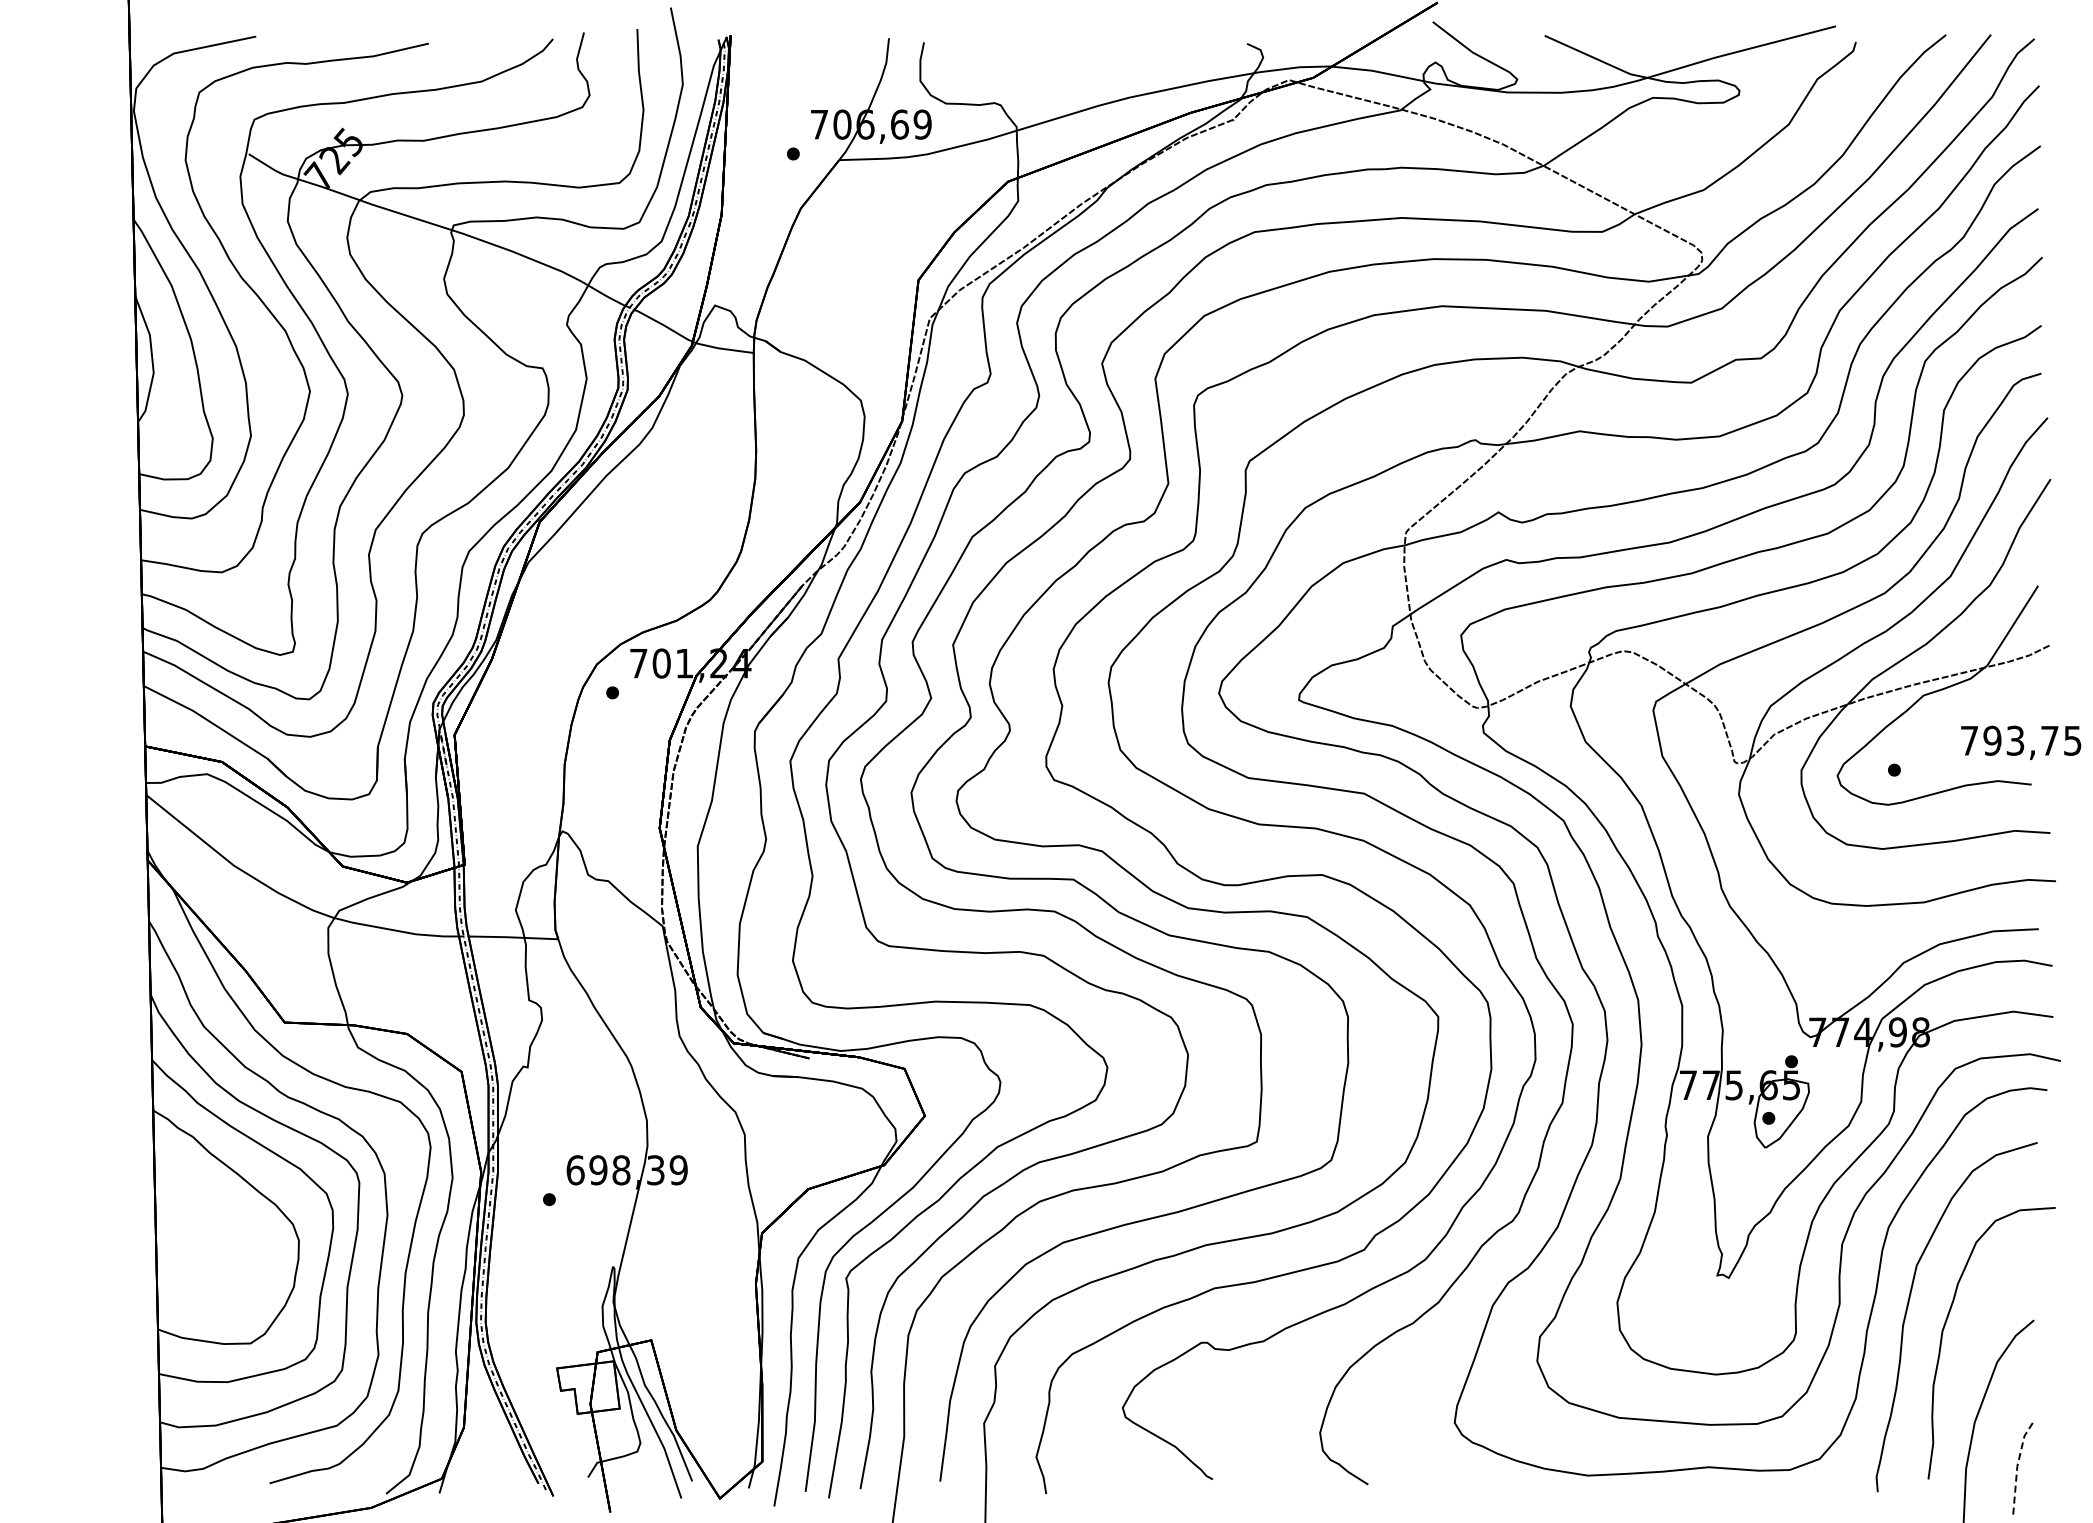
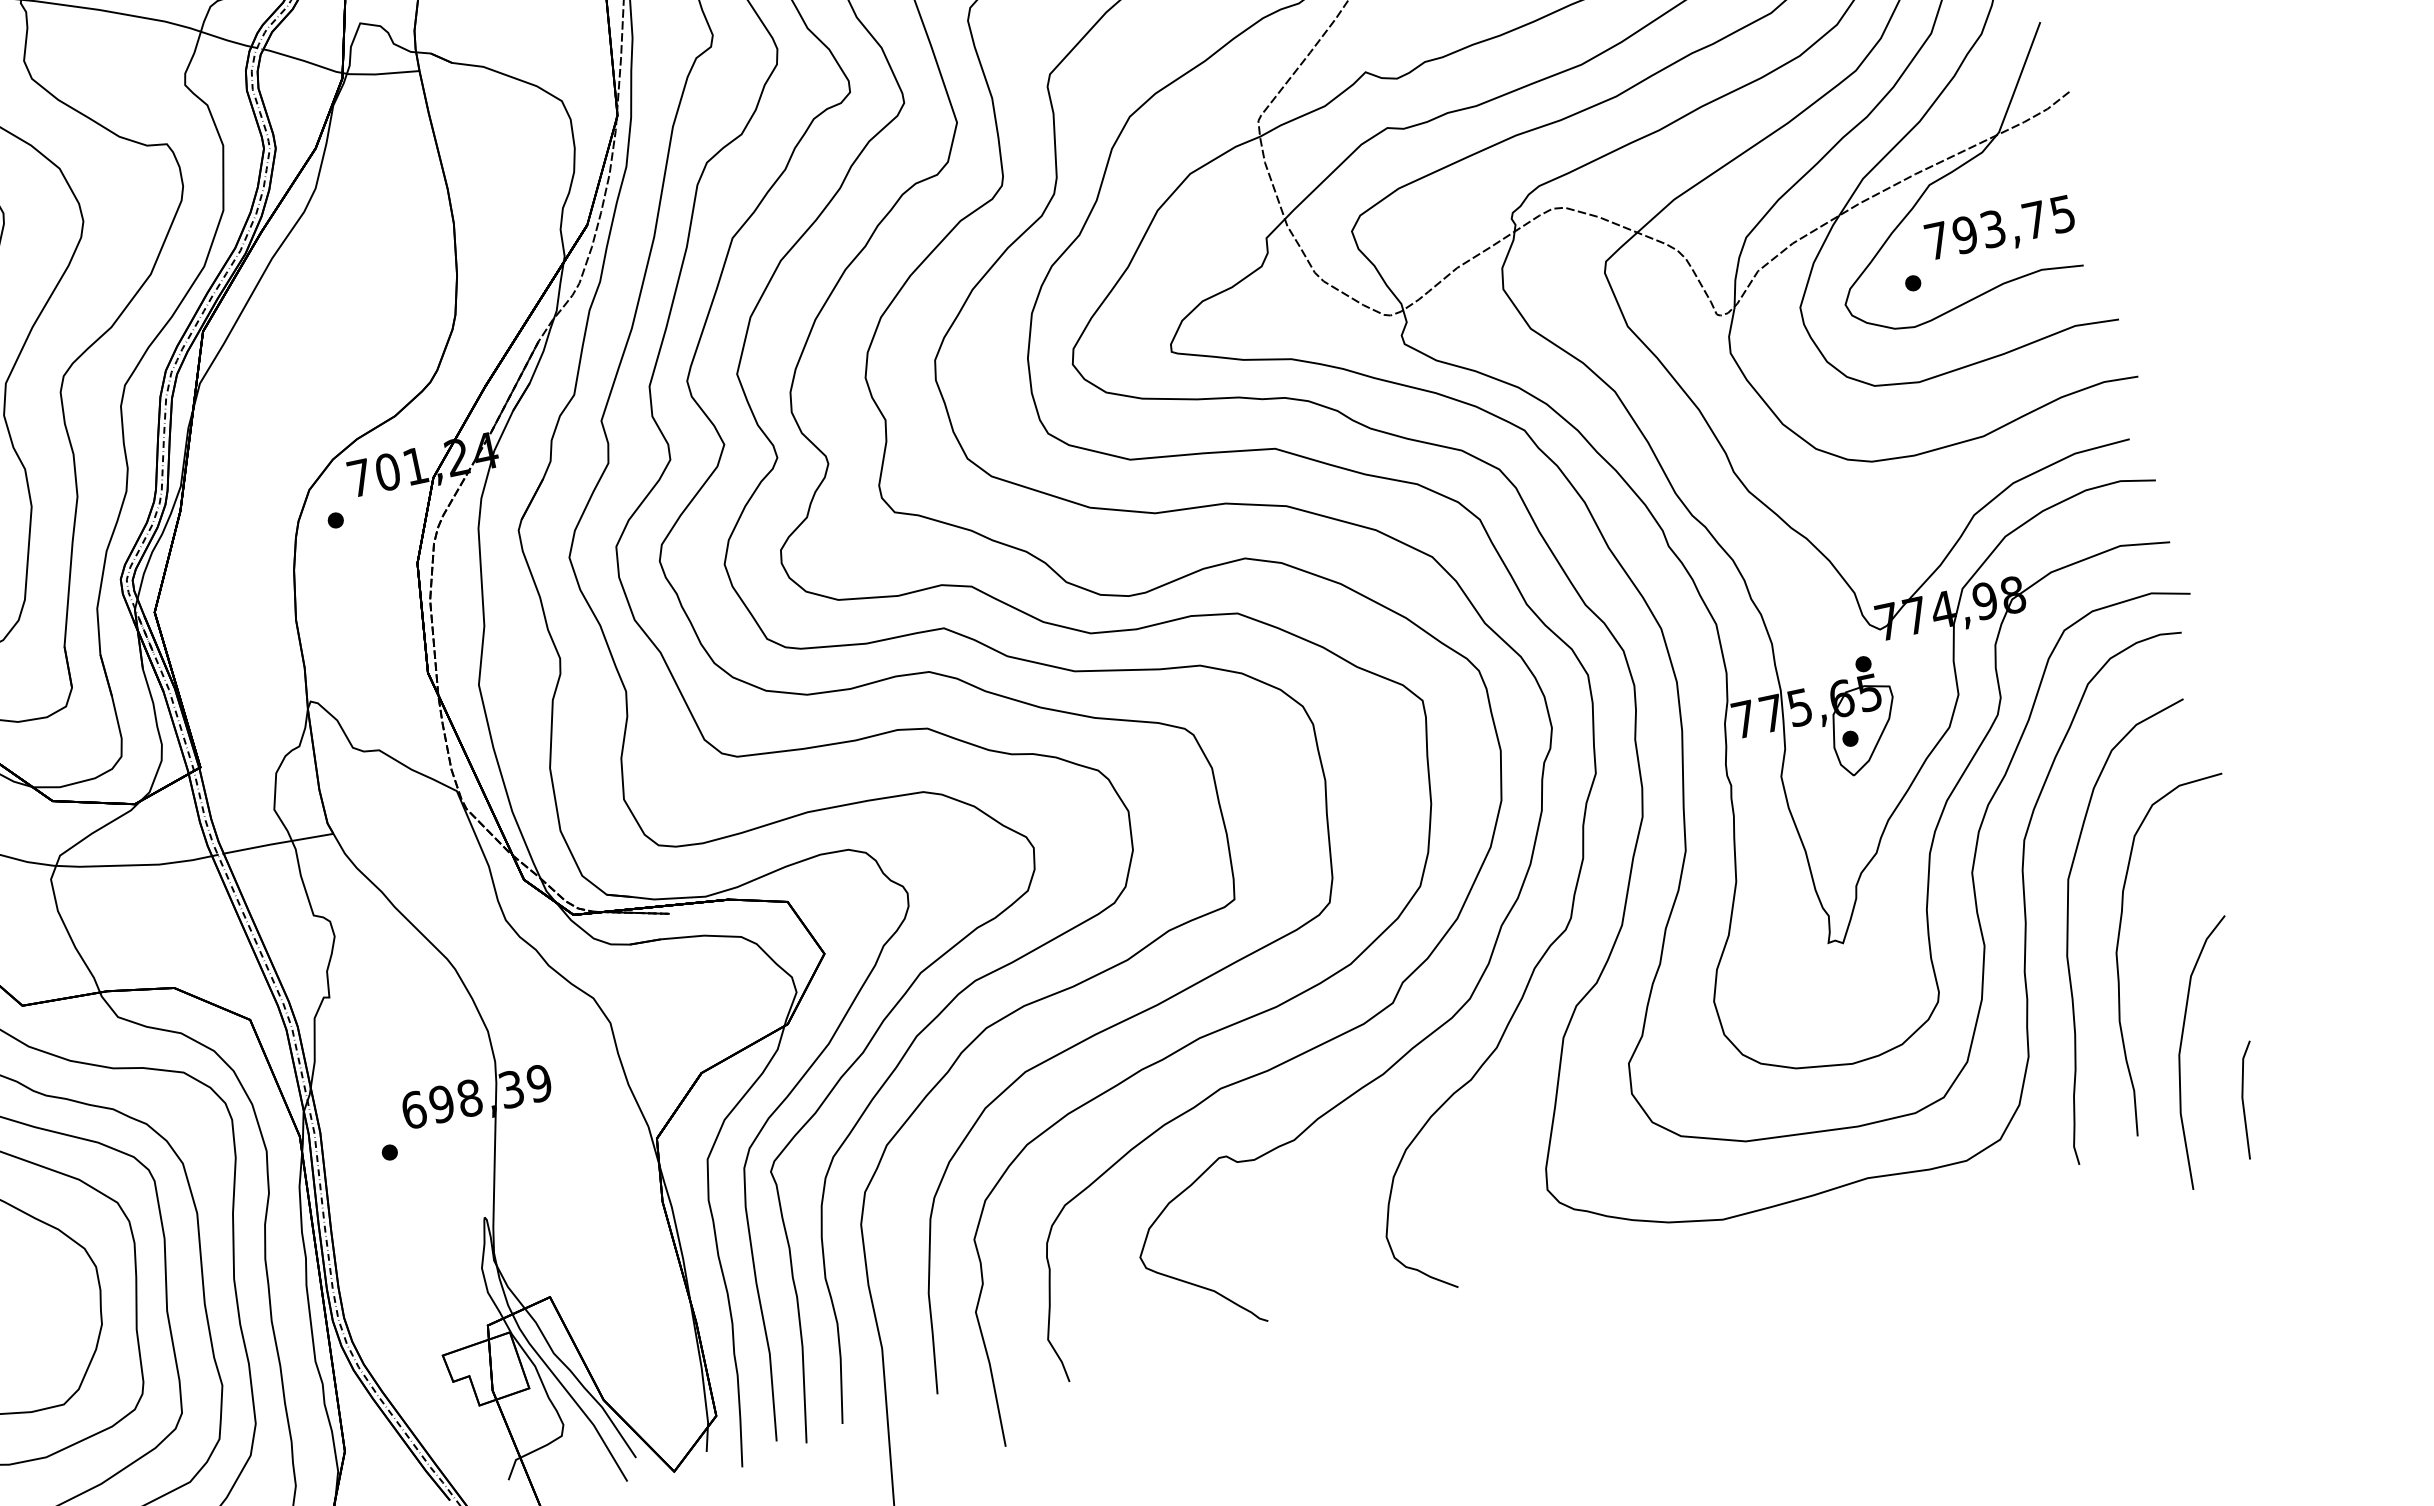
text: (2021, 742) -> (2000, 229), moved
line: (2017, 1467) -> (2242, 1098), dashed -> solid

